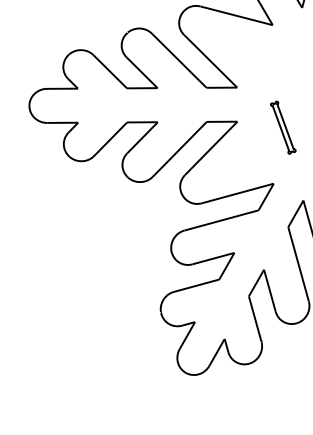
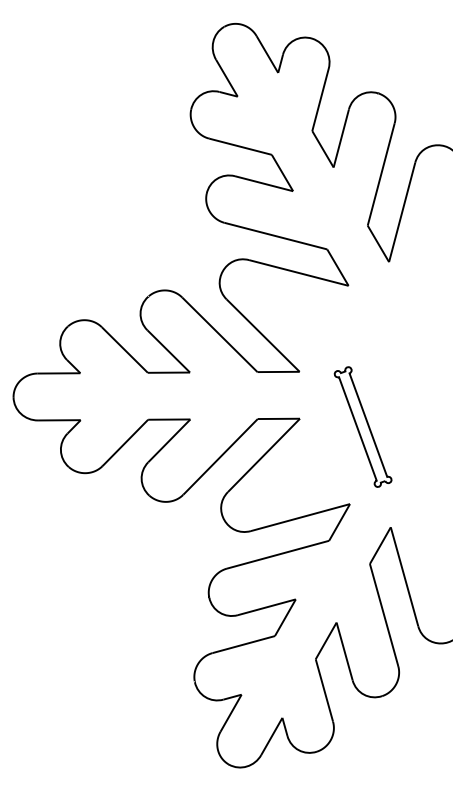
part: (282, 127) -> (362, 426), size x1.67

